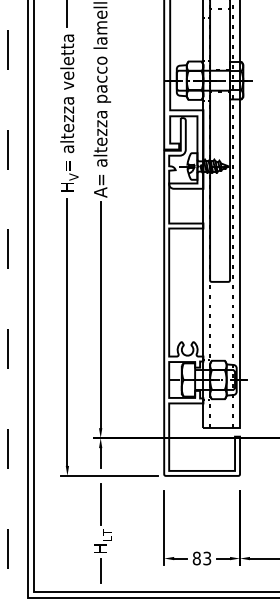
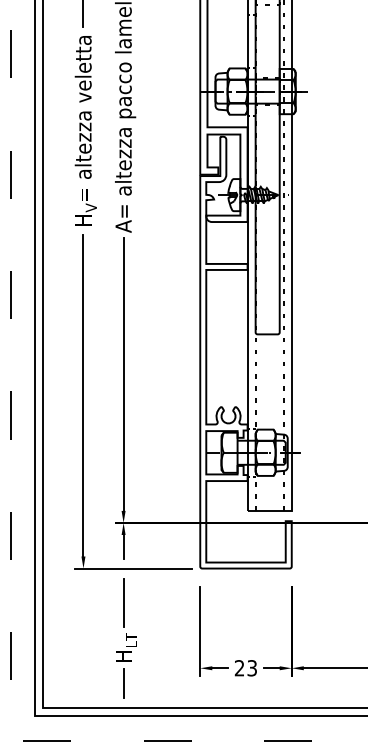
text: (196, 558) -> (239, 668), 83 -> 23

